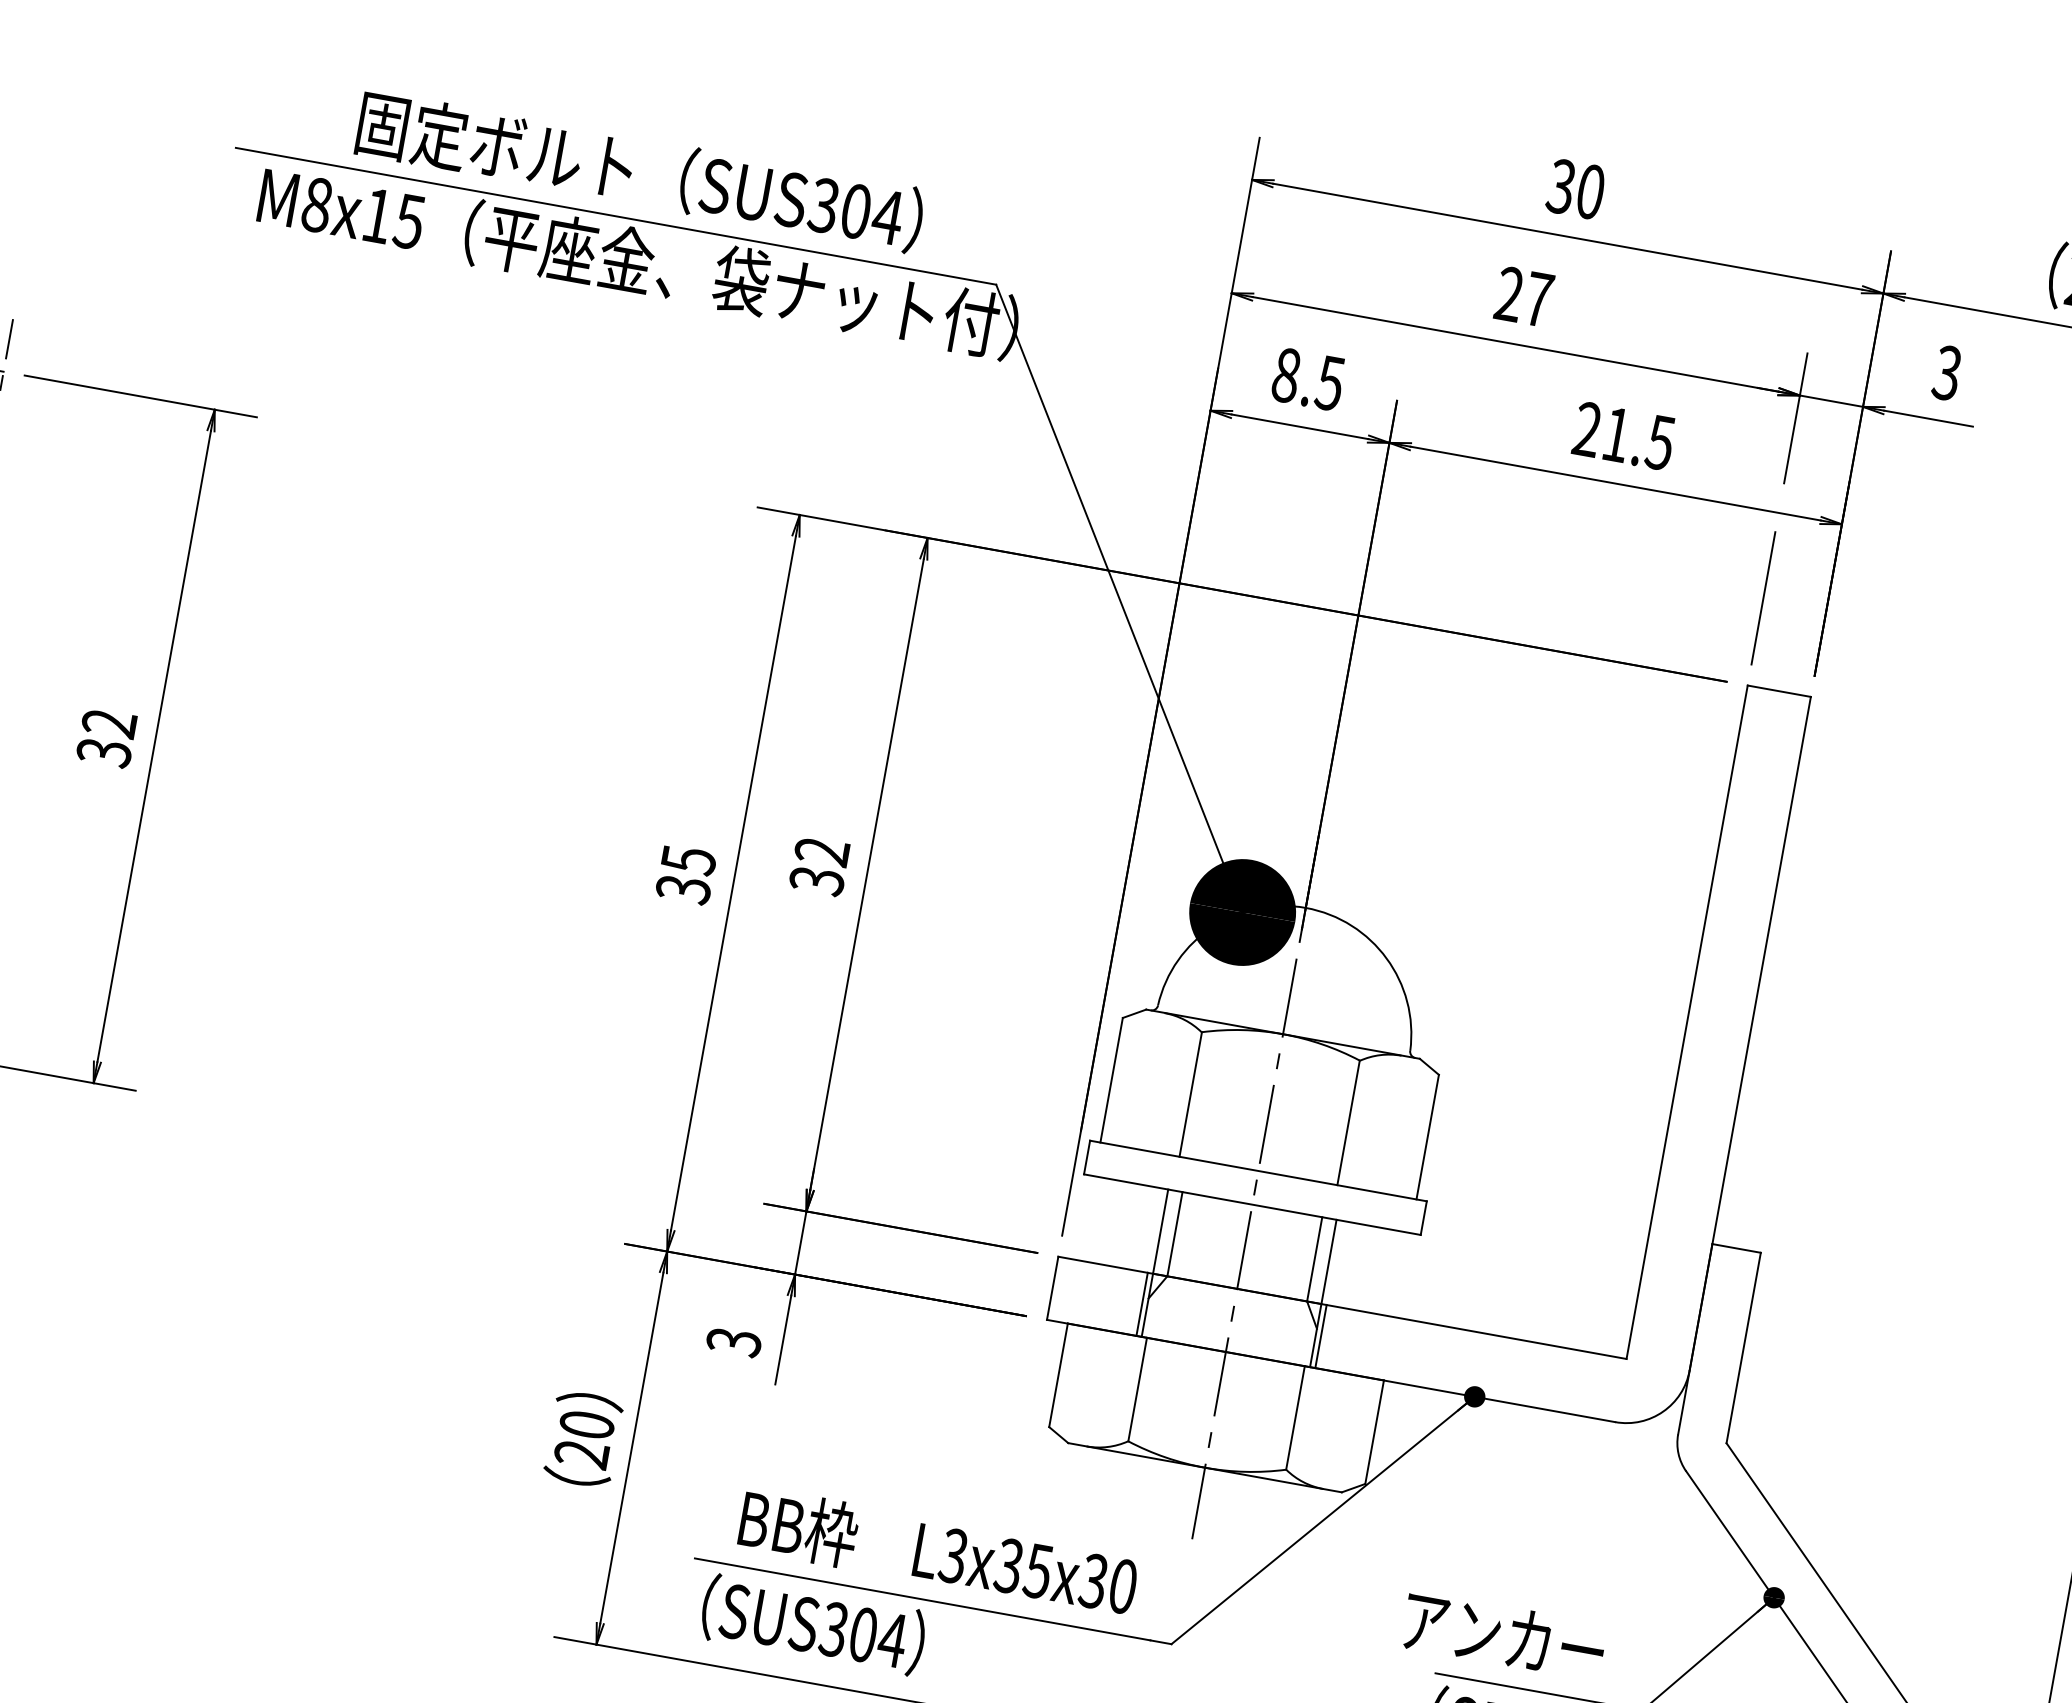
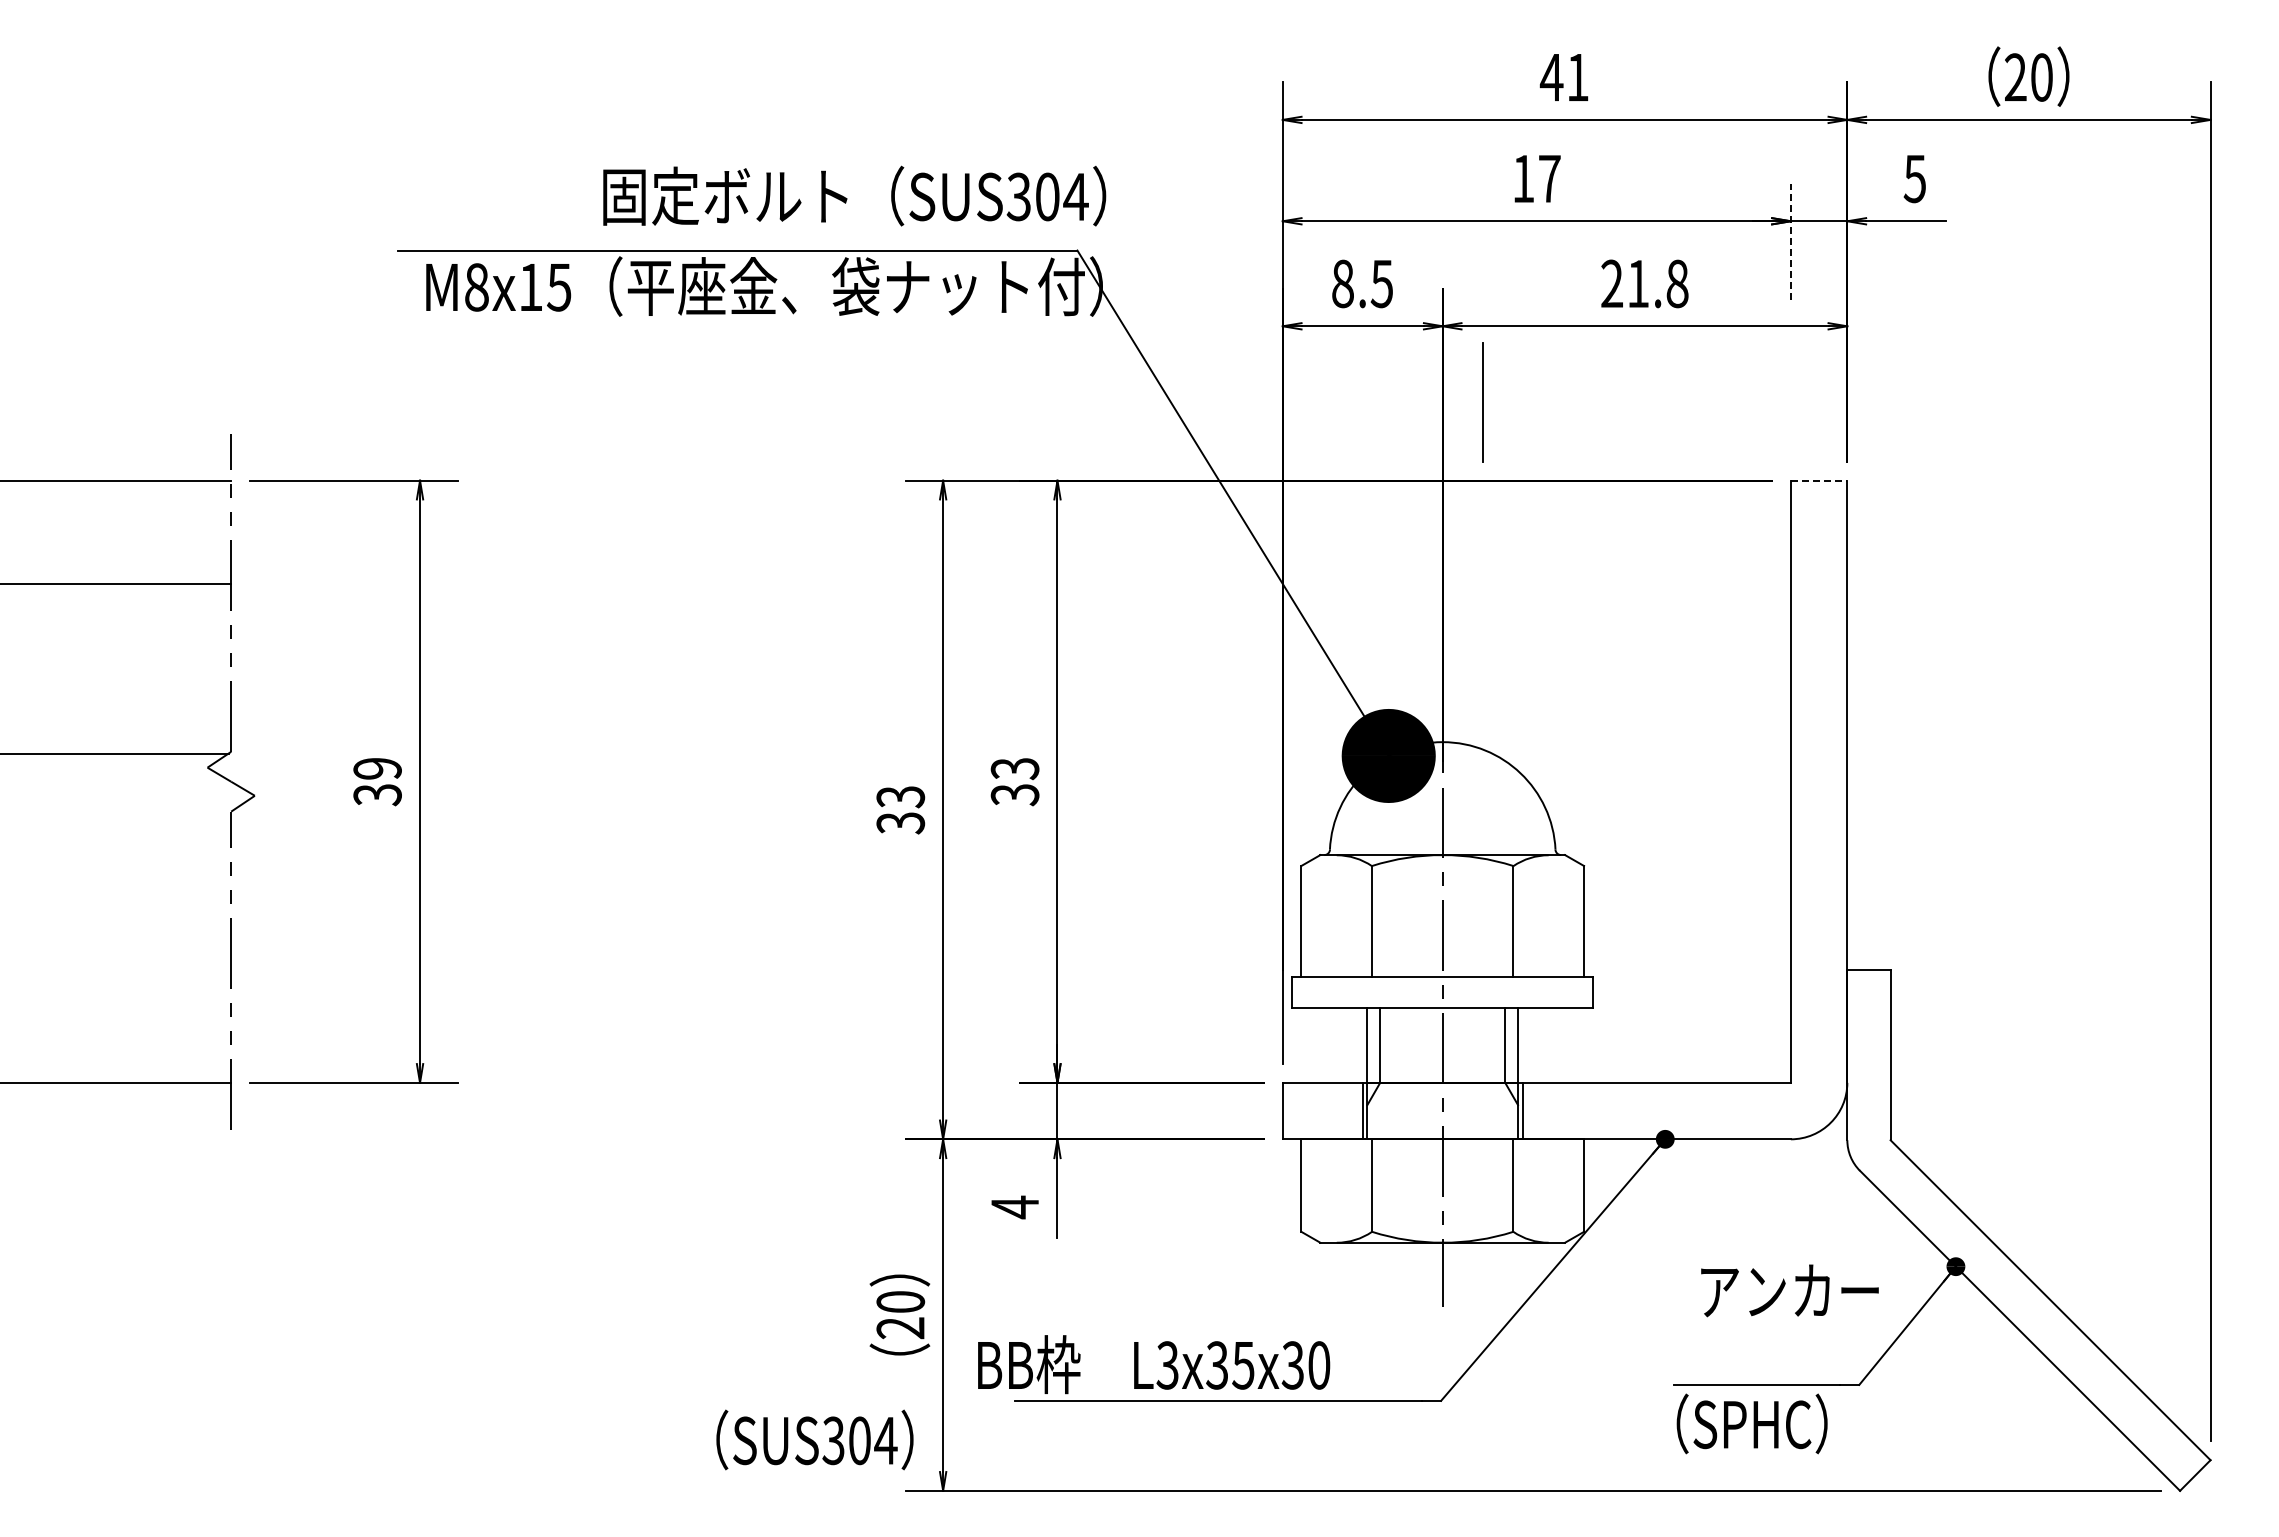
text: (640, 170) -> (854, 195), moved
text: (1574, 188) -> (1563, 77), 30 -> 41
text: (1509, 293) -> (1523, 178), 27 -> 17
text: (1946, 372) -> (1914, 178), 3 -> 5
line: (1795, 418) -> (1790, 241), solid -> dashed
text: (1660, 442) -> (1677, 283), 21.5 -> 21.8
line: (1763, 598) -> (1482, 402), moved
line: (1779, 691) -> (1819, 480), solid -> dashed
text: (109, 723) -> (377, 768), 32 -> 39
text: (822, 852) -> (1015, 769), 32 -> 33
text: (688, 860) -> (900, 797), 35 -> 33
text: (733, 1342) -> (1014, 1207), 3 -> 4
text: (939, 1552) -> (1154, 1364), moved
text: (812, 1624) -> (814, 1439), moved
text: (1503, 1635) -> (1789, 1290), moved

